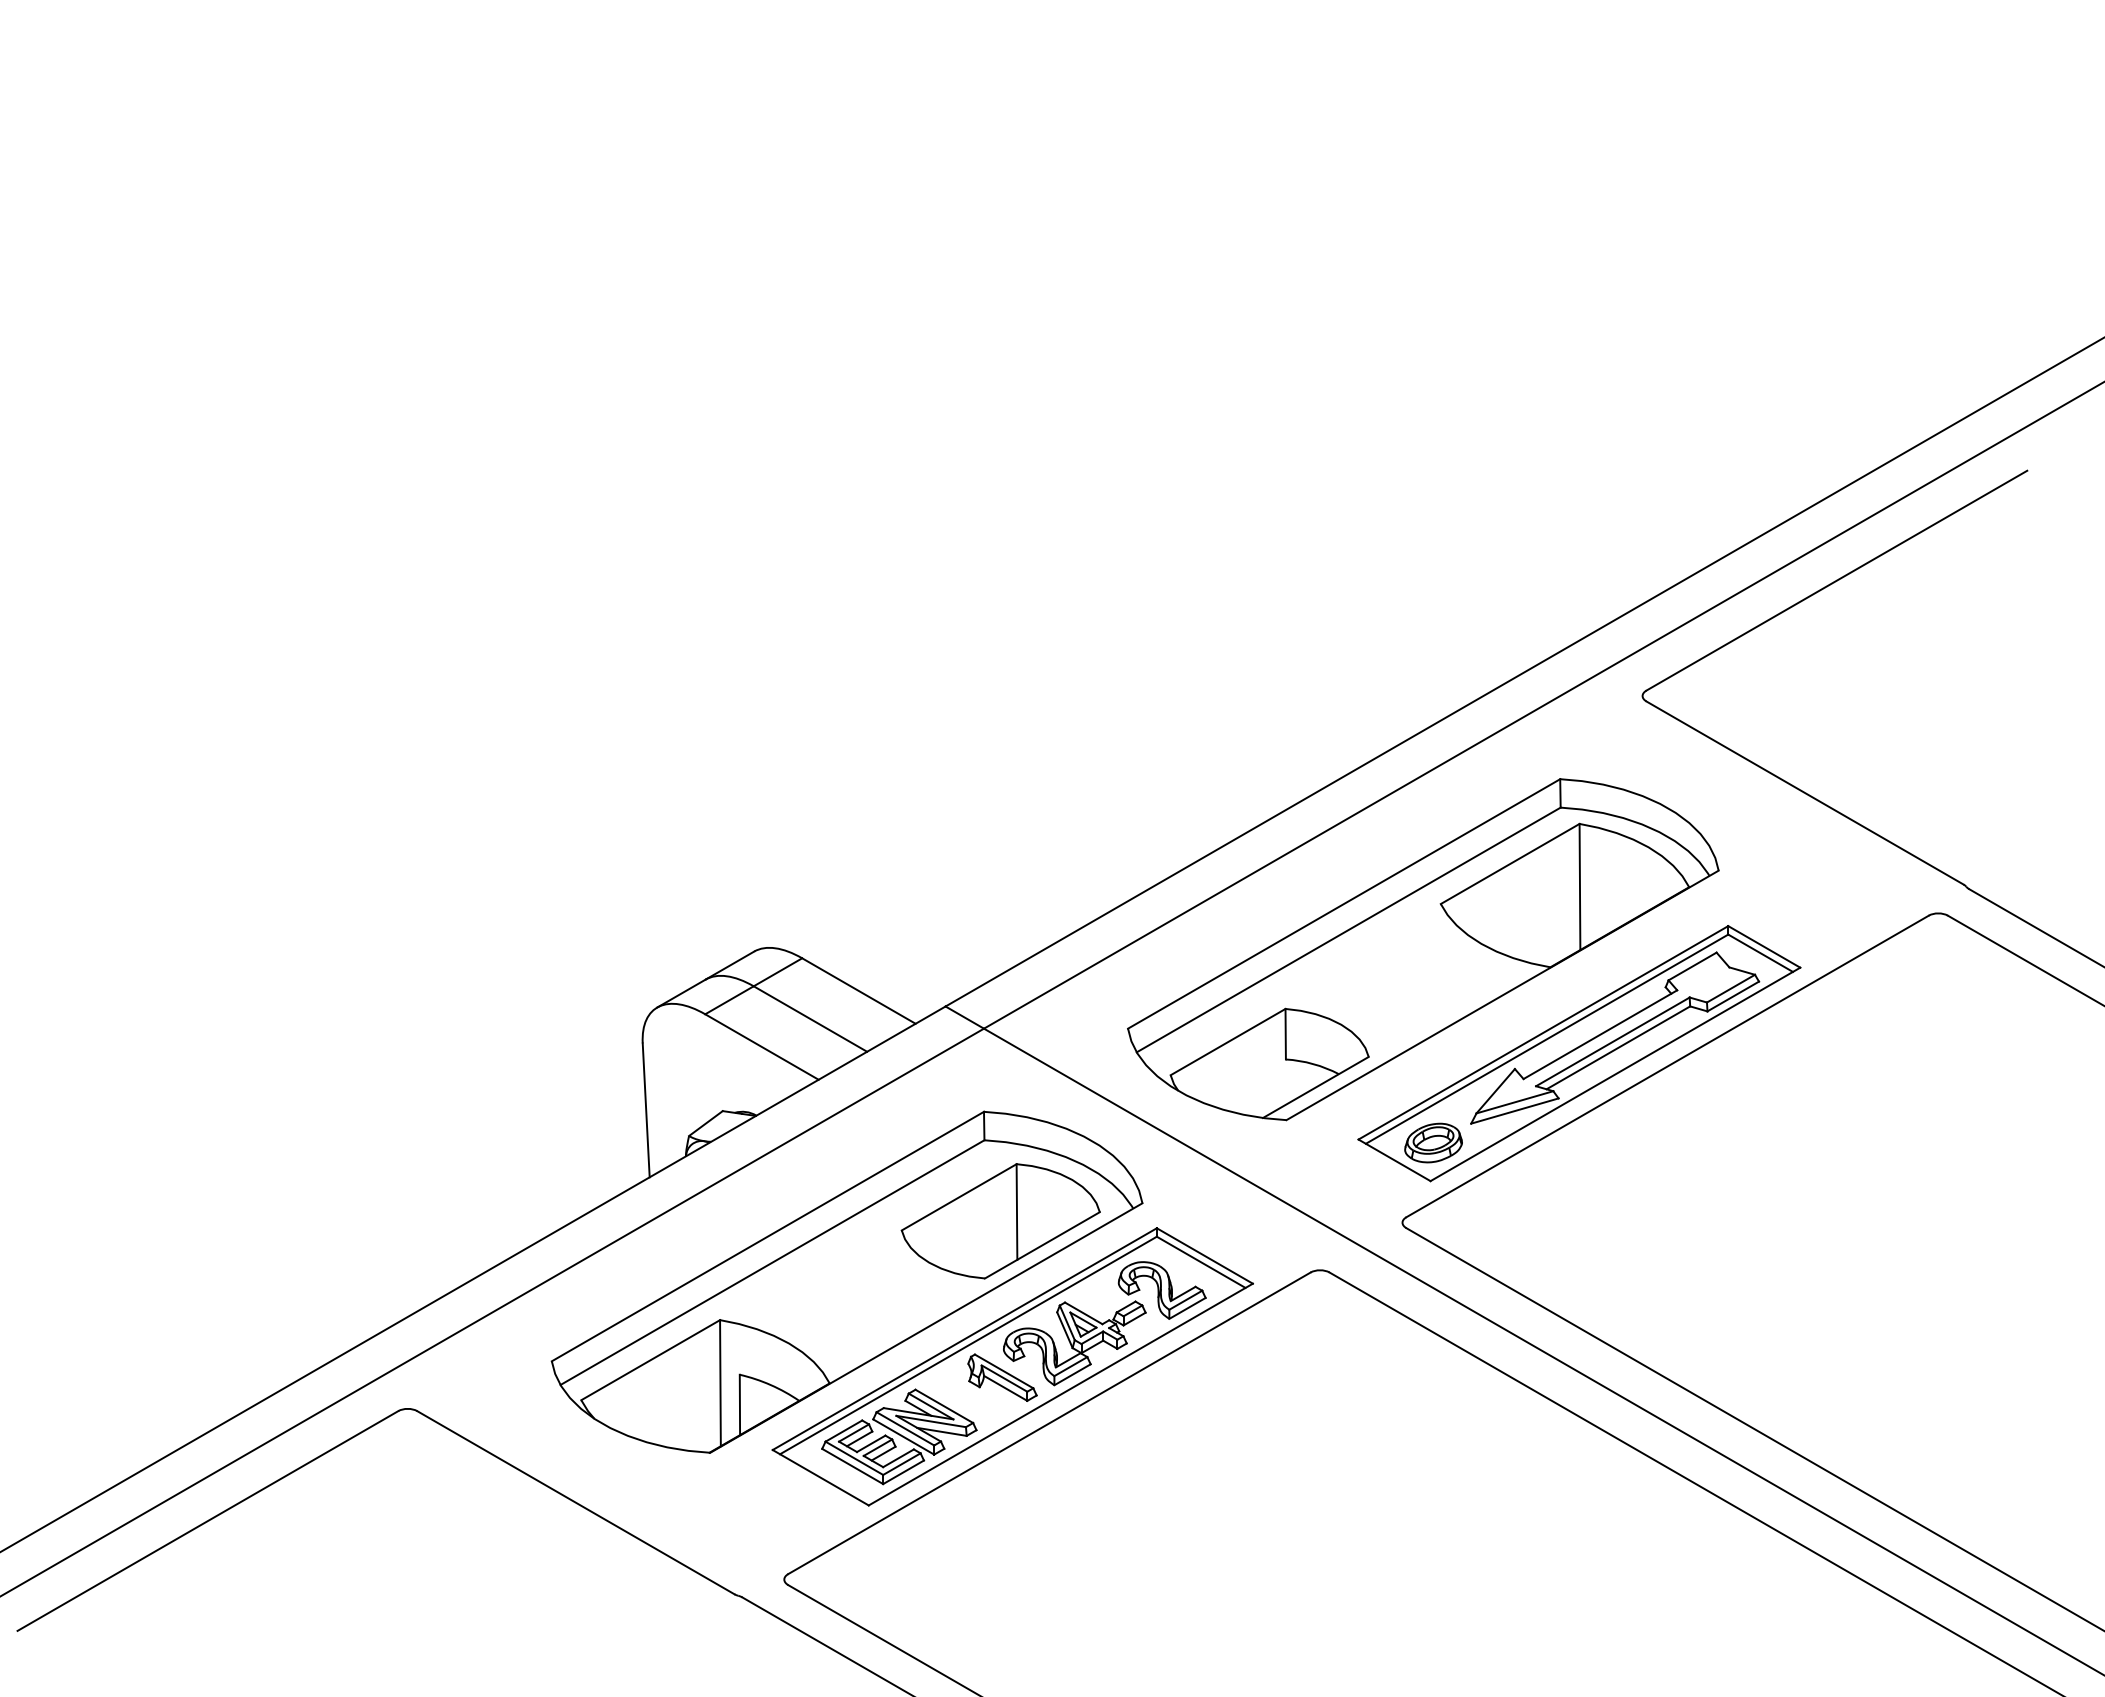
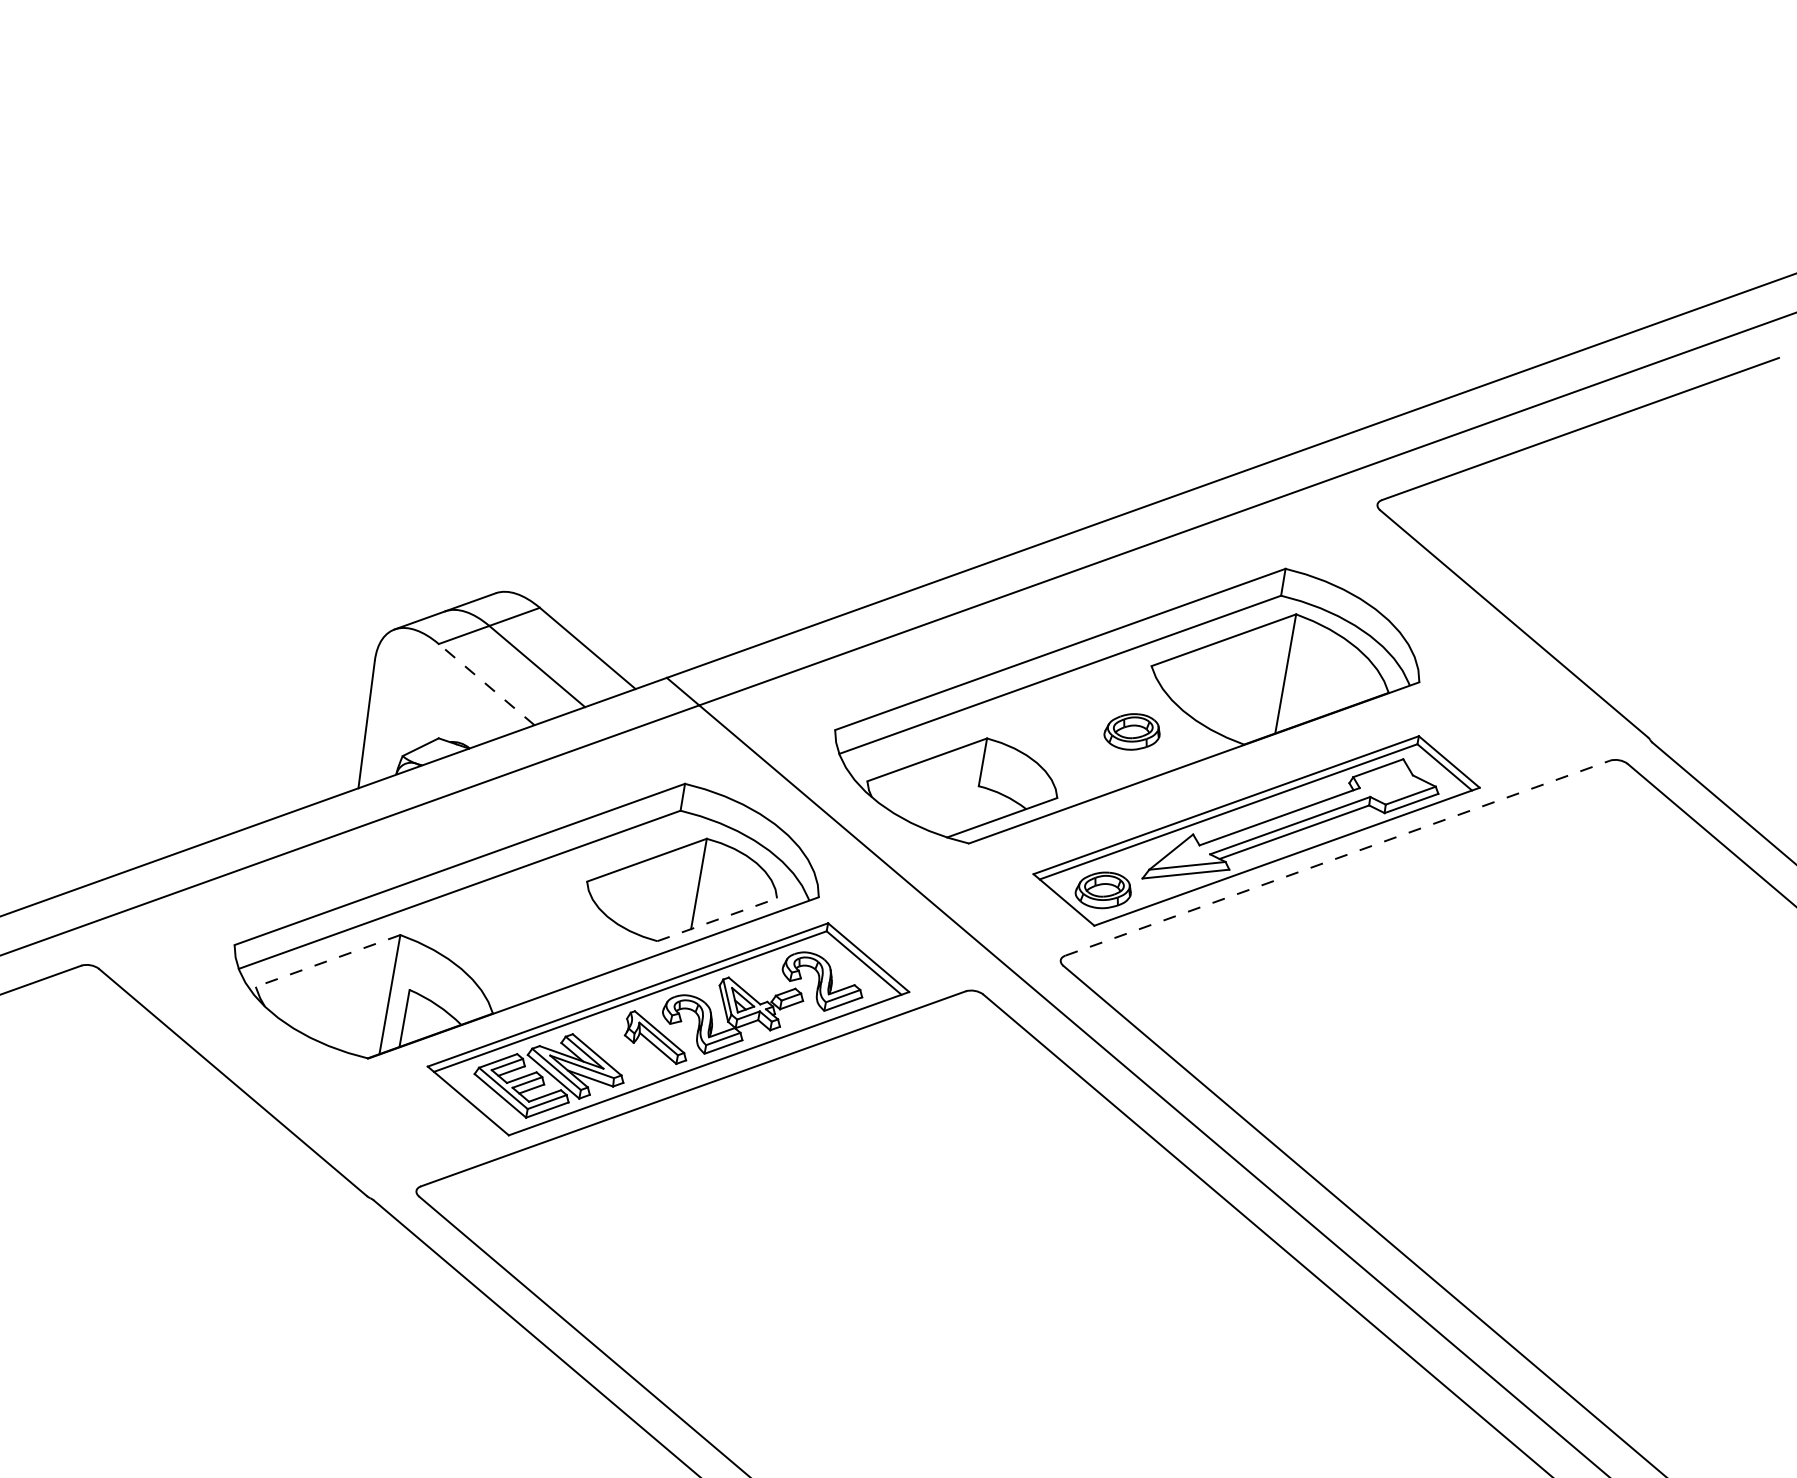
part: (1433, 974) -> (1132, 731), added
line: (761, 1046) -> (486, 684), solid -> dashed
line: (1667, 1066) -> (1337, 858), solid -> dashed
line: (1042, 1245) -> (717, 919), solid -> dashed
line: (650, 1360) -> (327, 961), solid -> dashed

